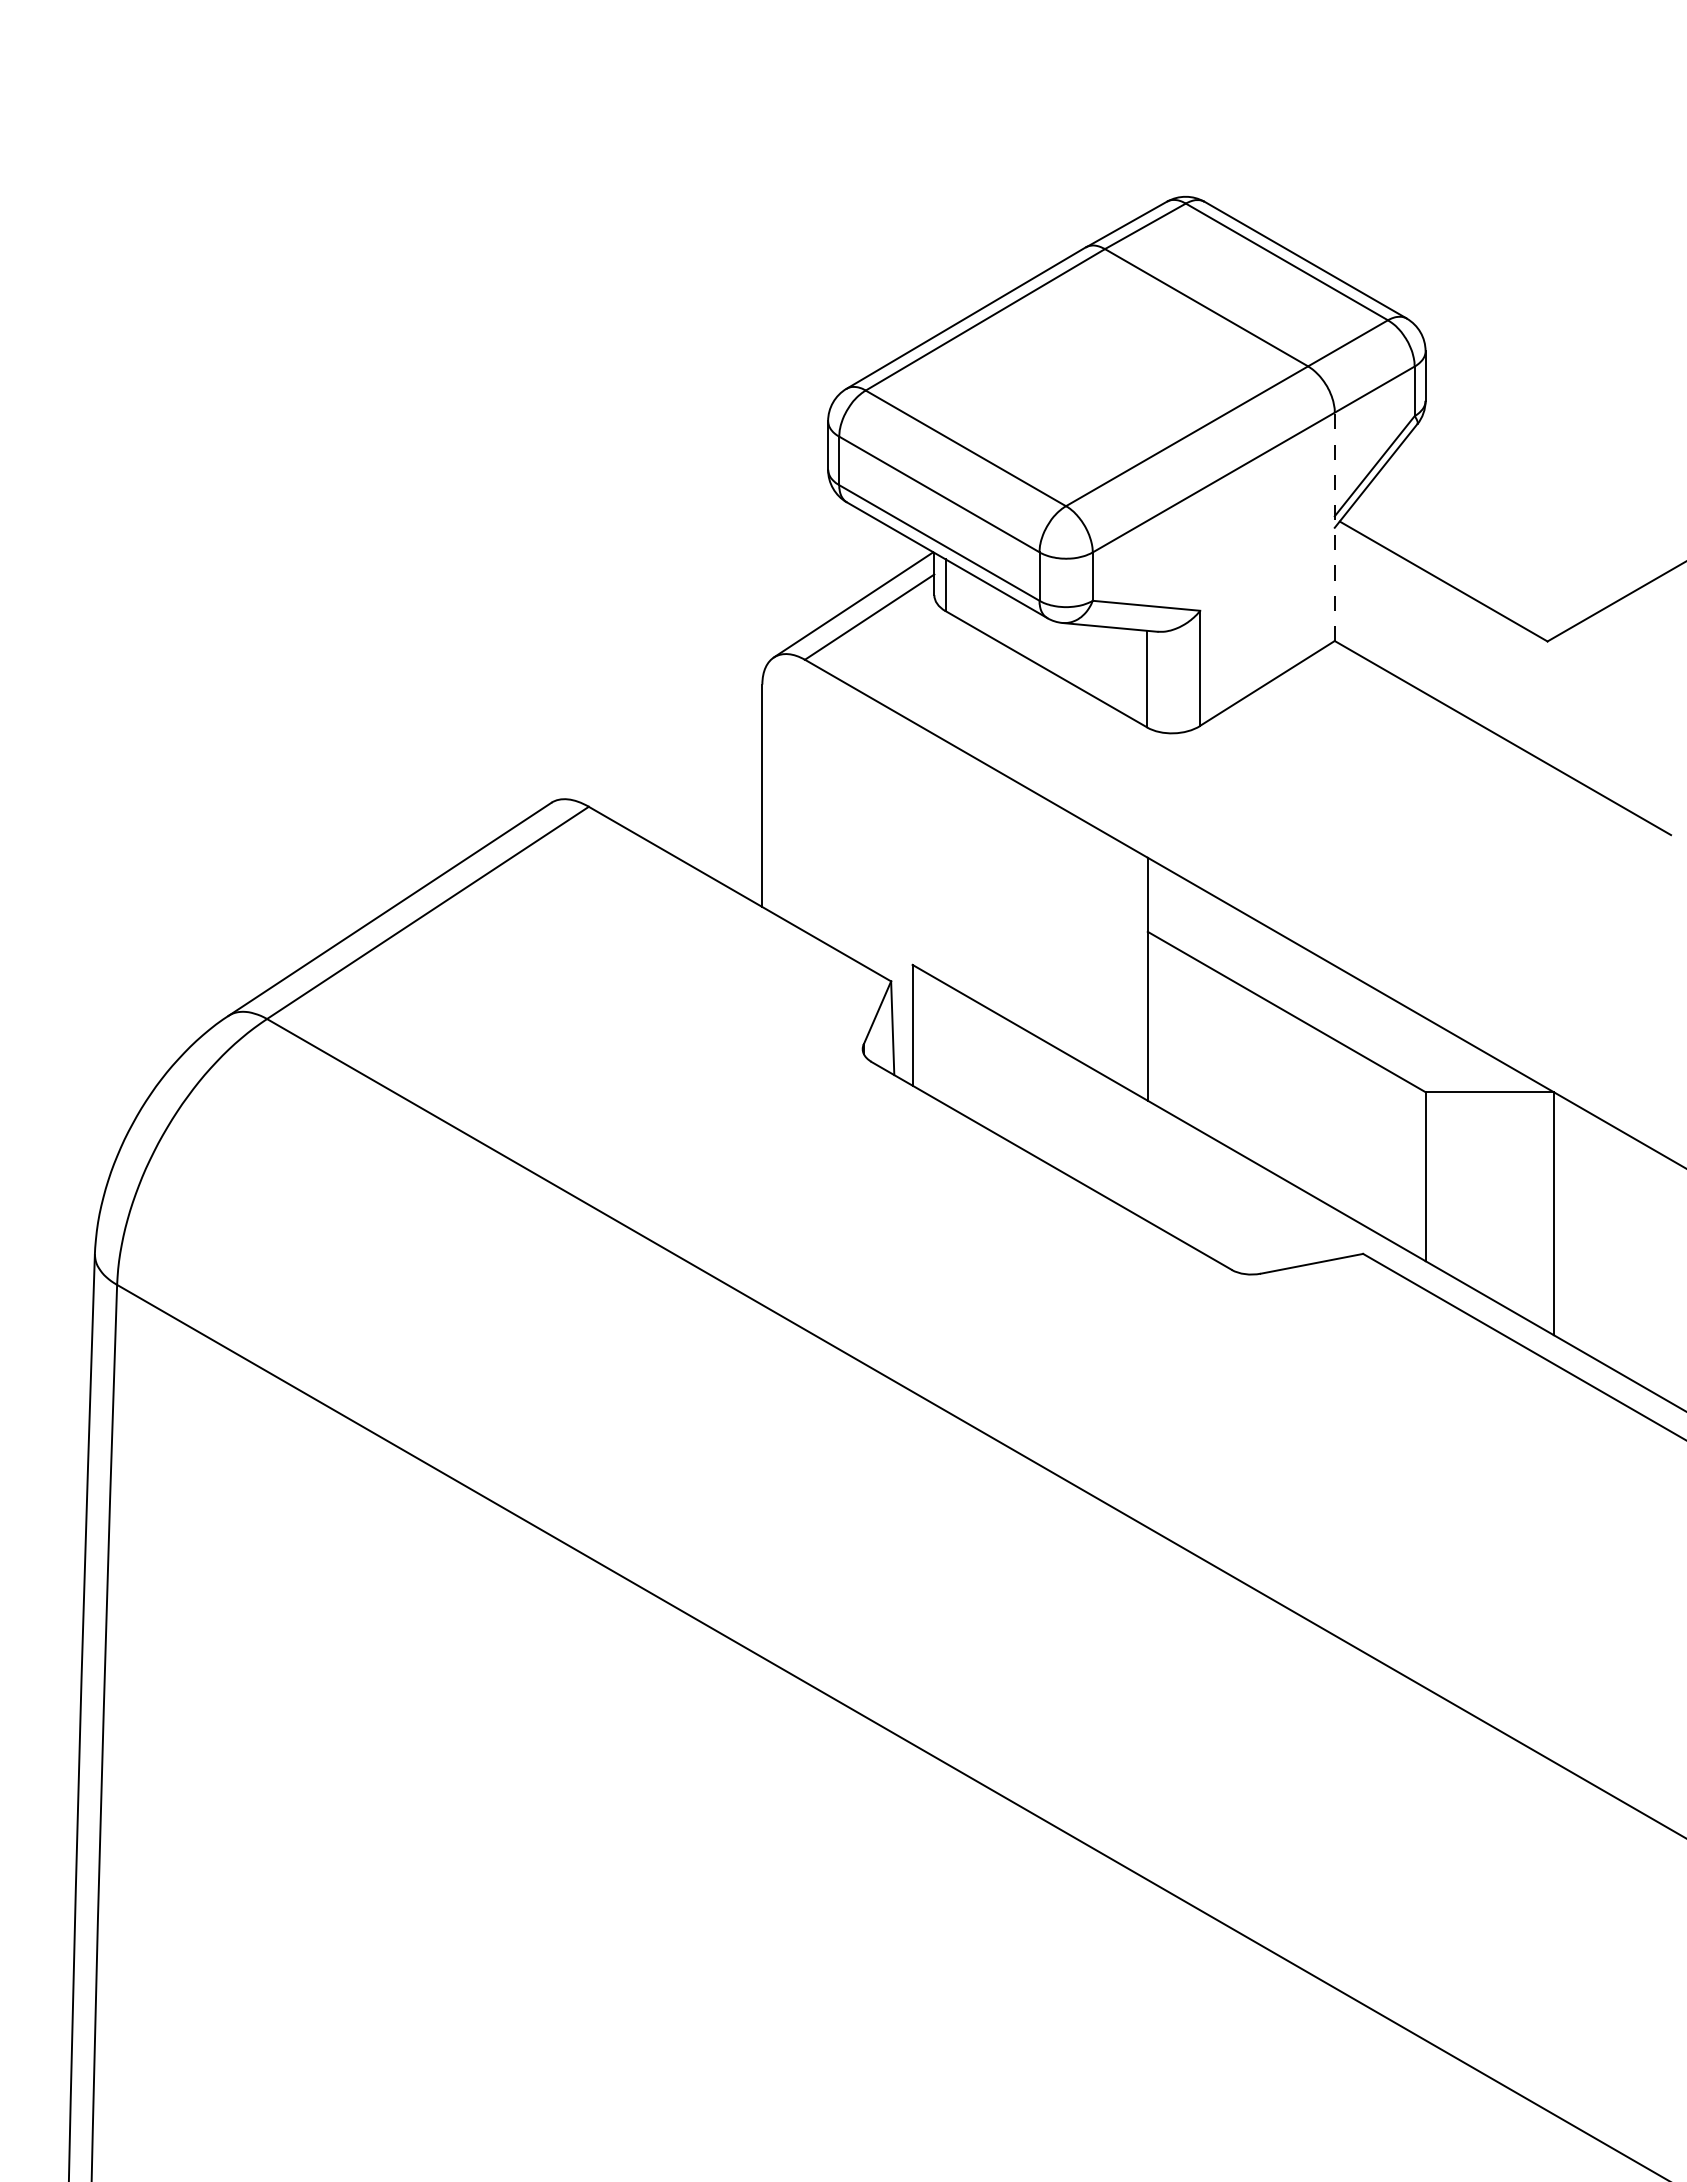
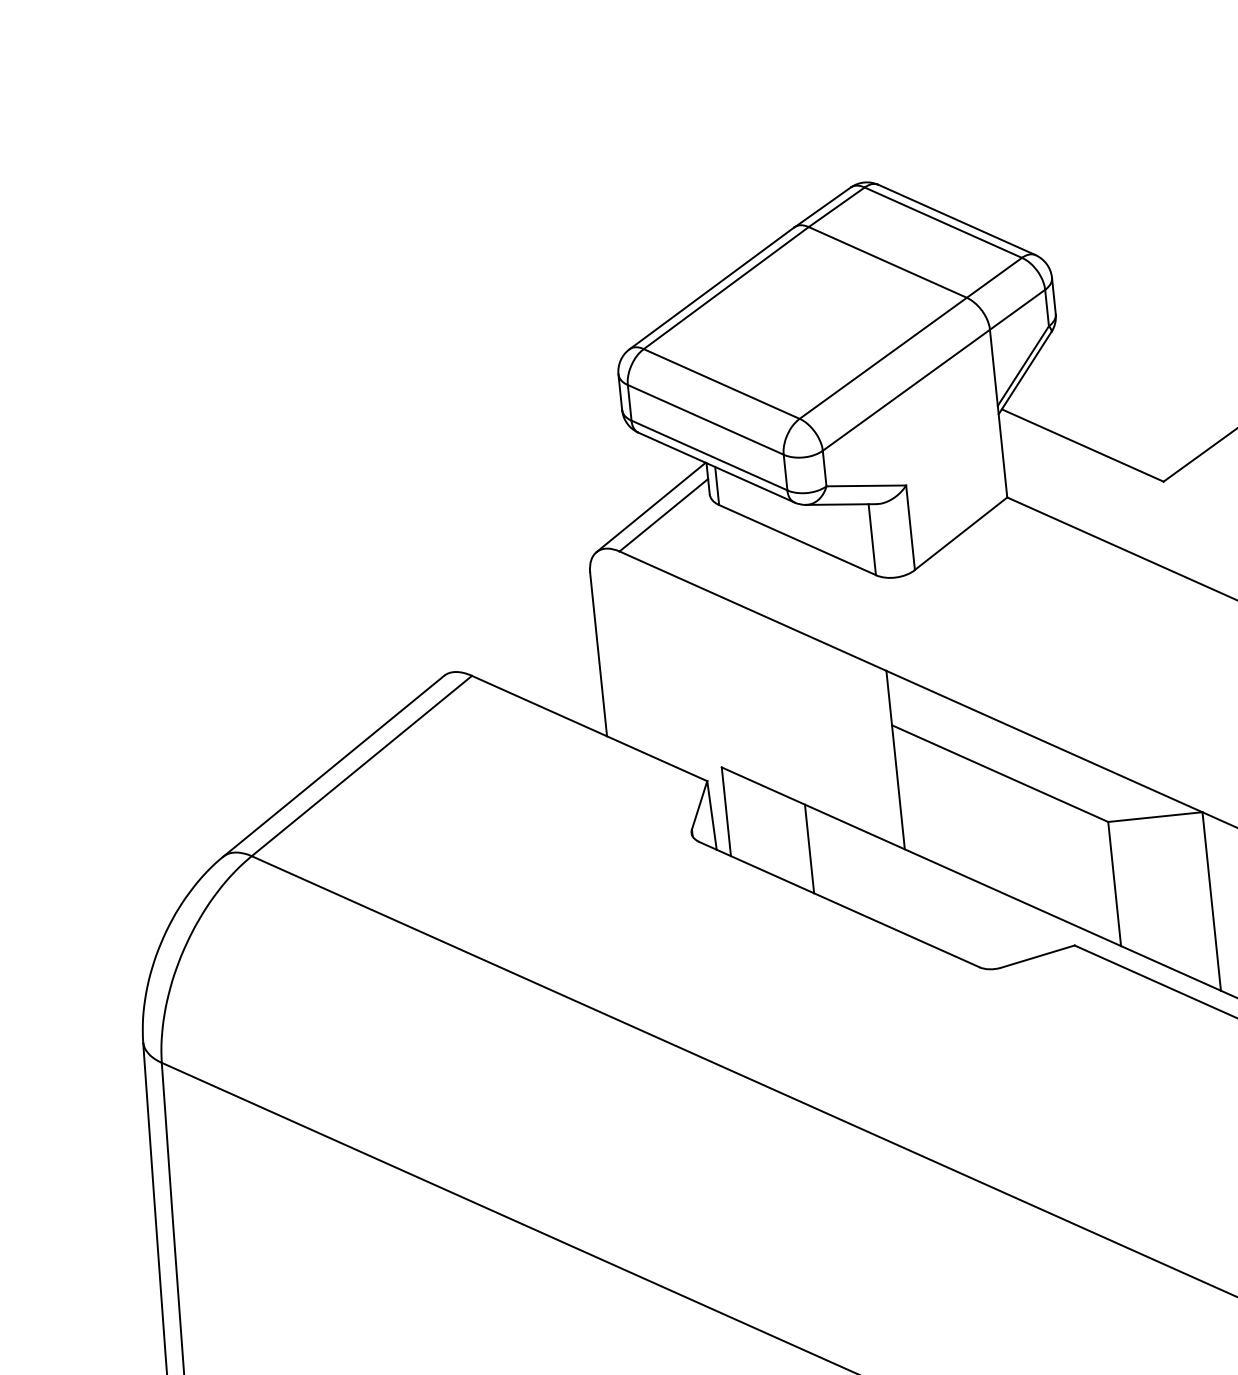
line: (1334, 526) -> (998, 413), dashed -> solid
line: (1019, 1086) -> (809, 848), added

